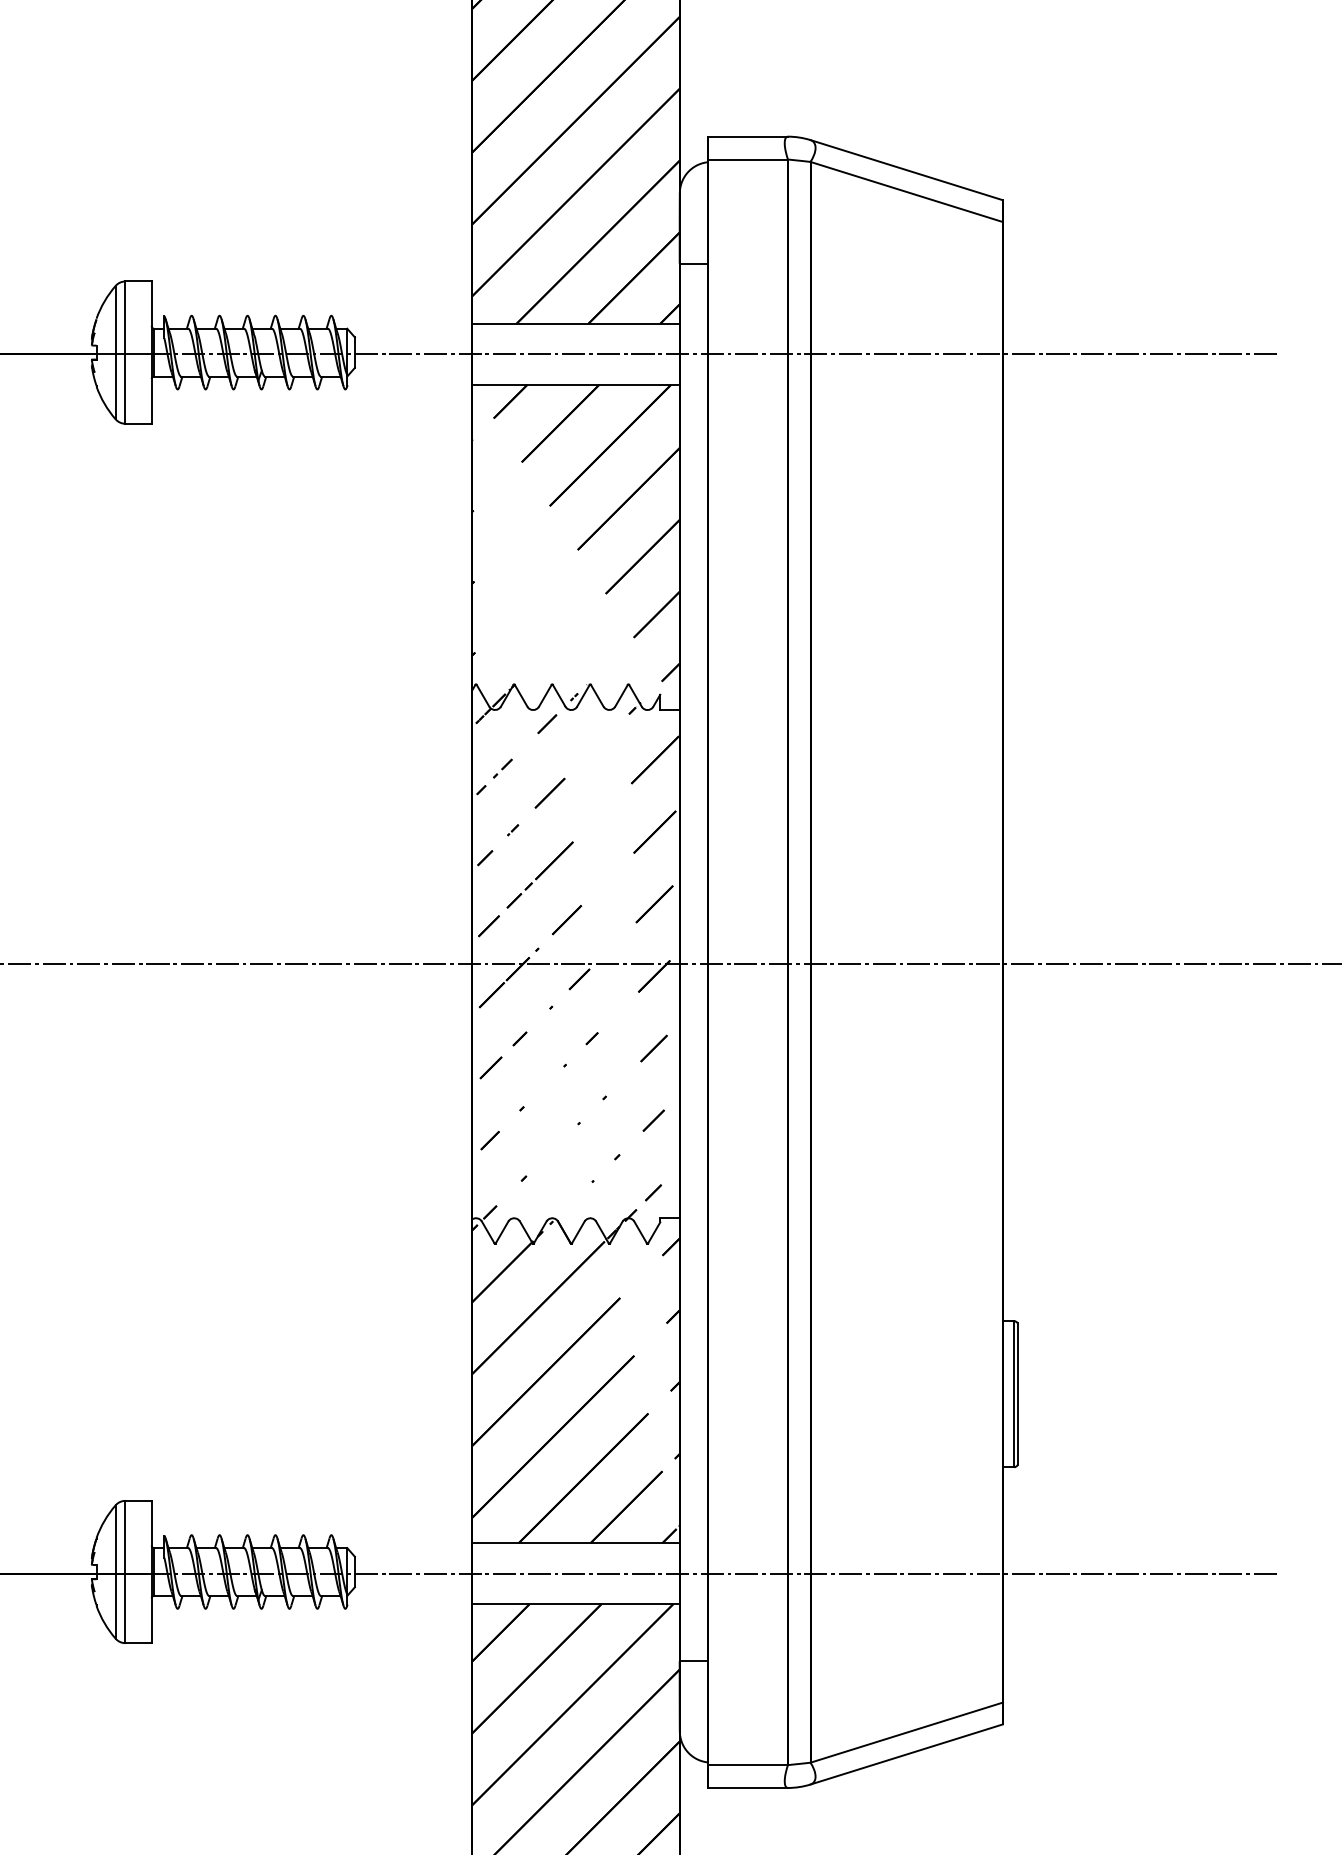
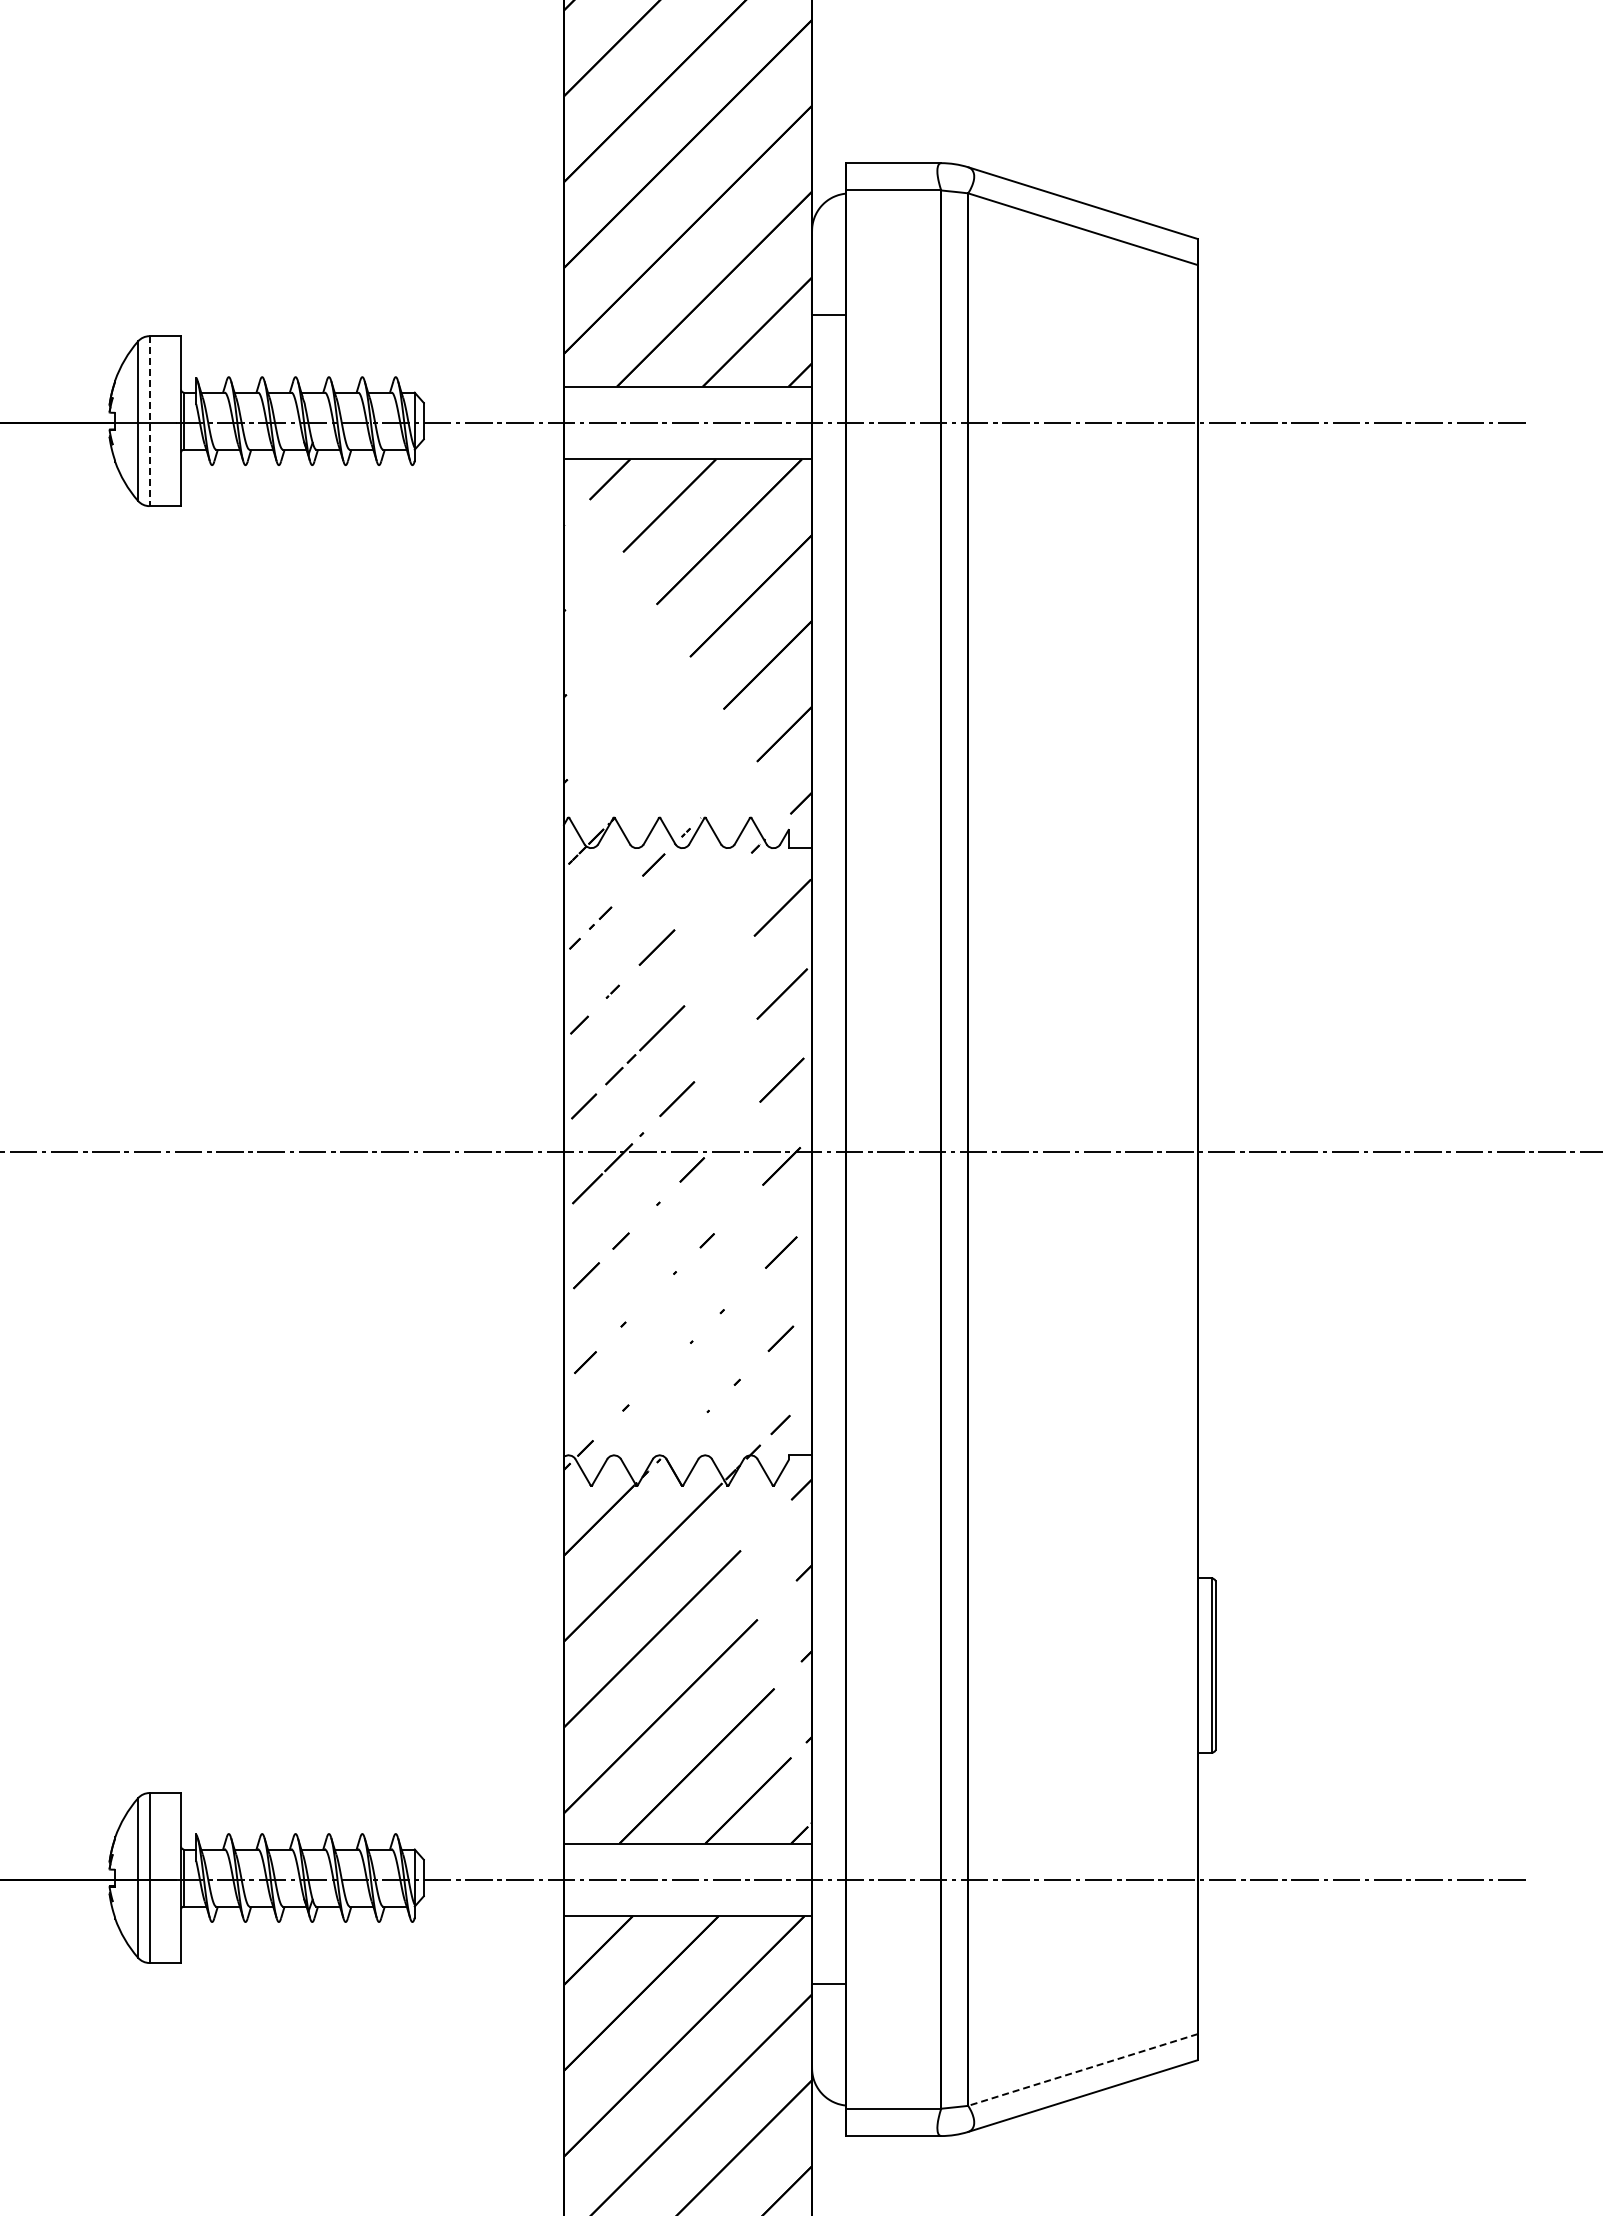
line: (125, 352) -> (149, 421), solid -> dashed
line: (906, 1733) -> (1082, 2070), solid -> dashed

